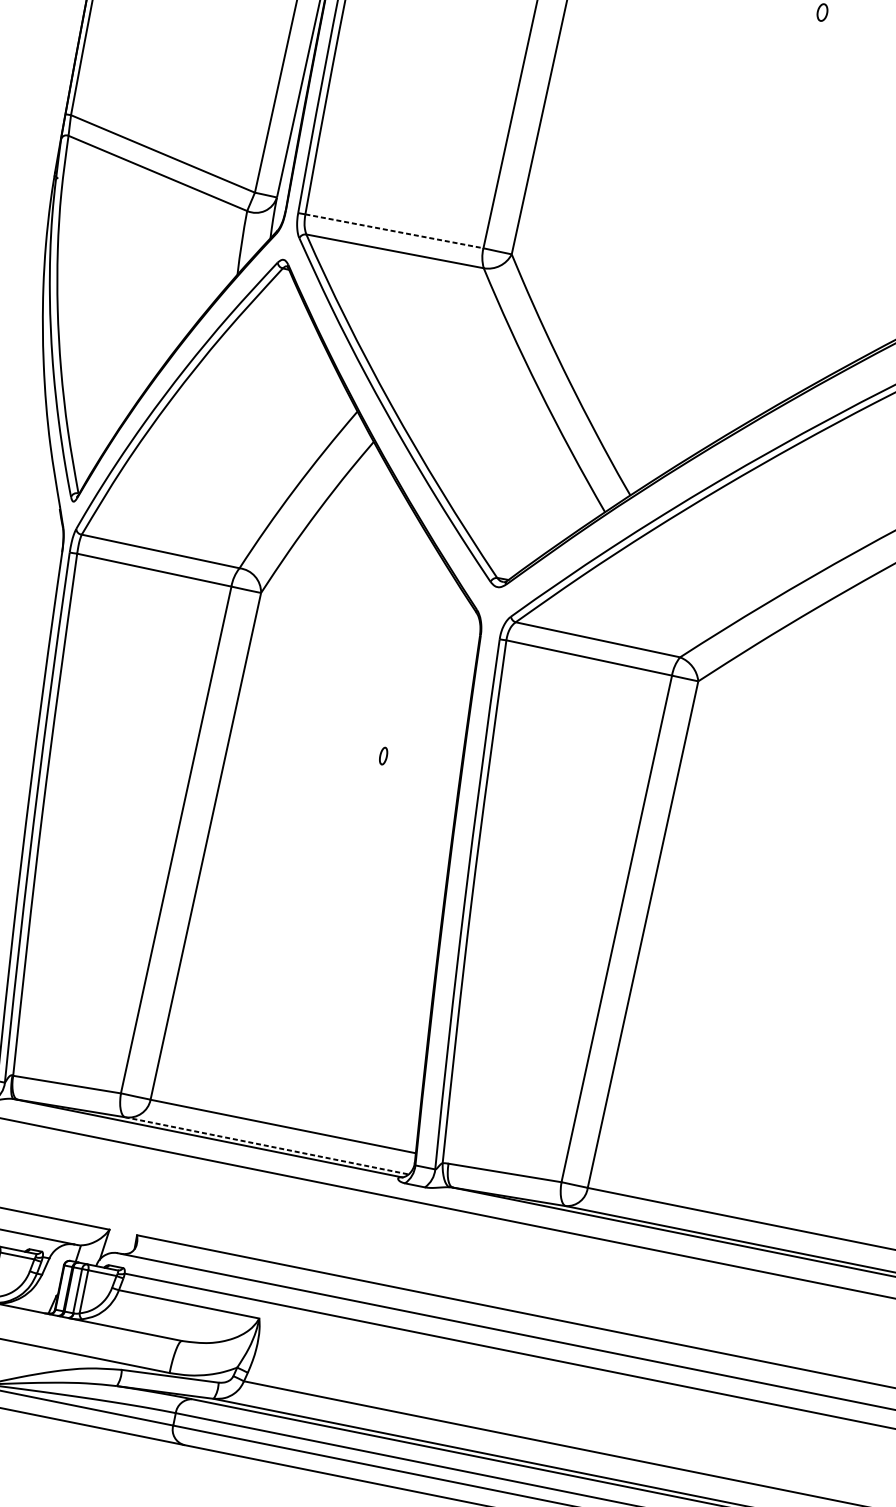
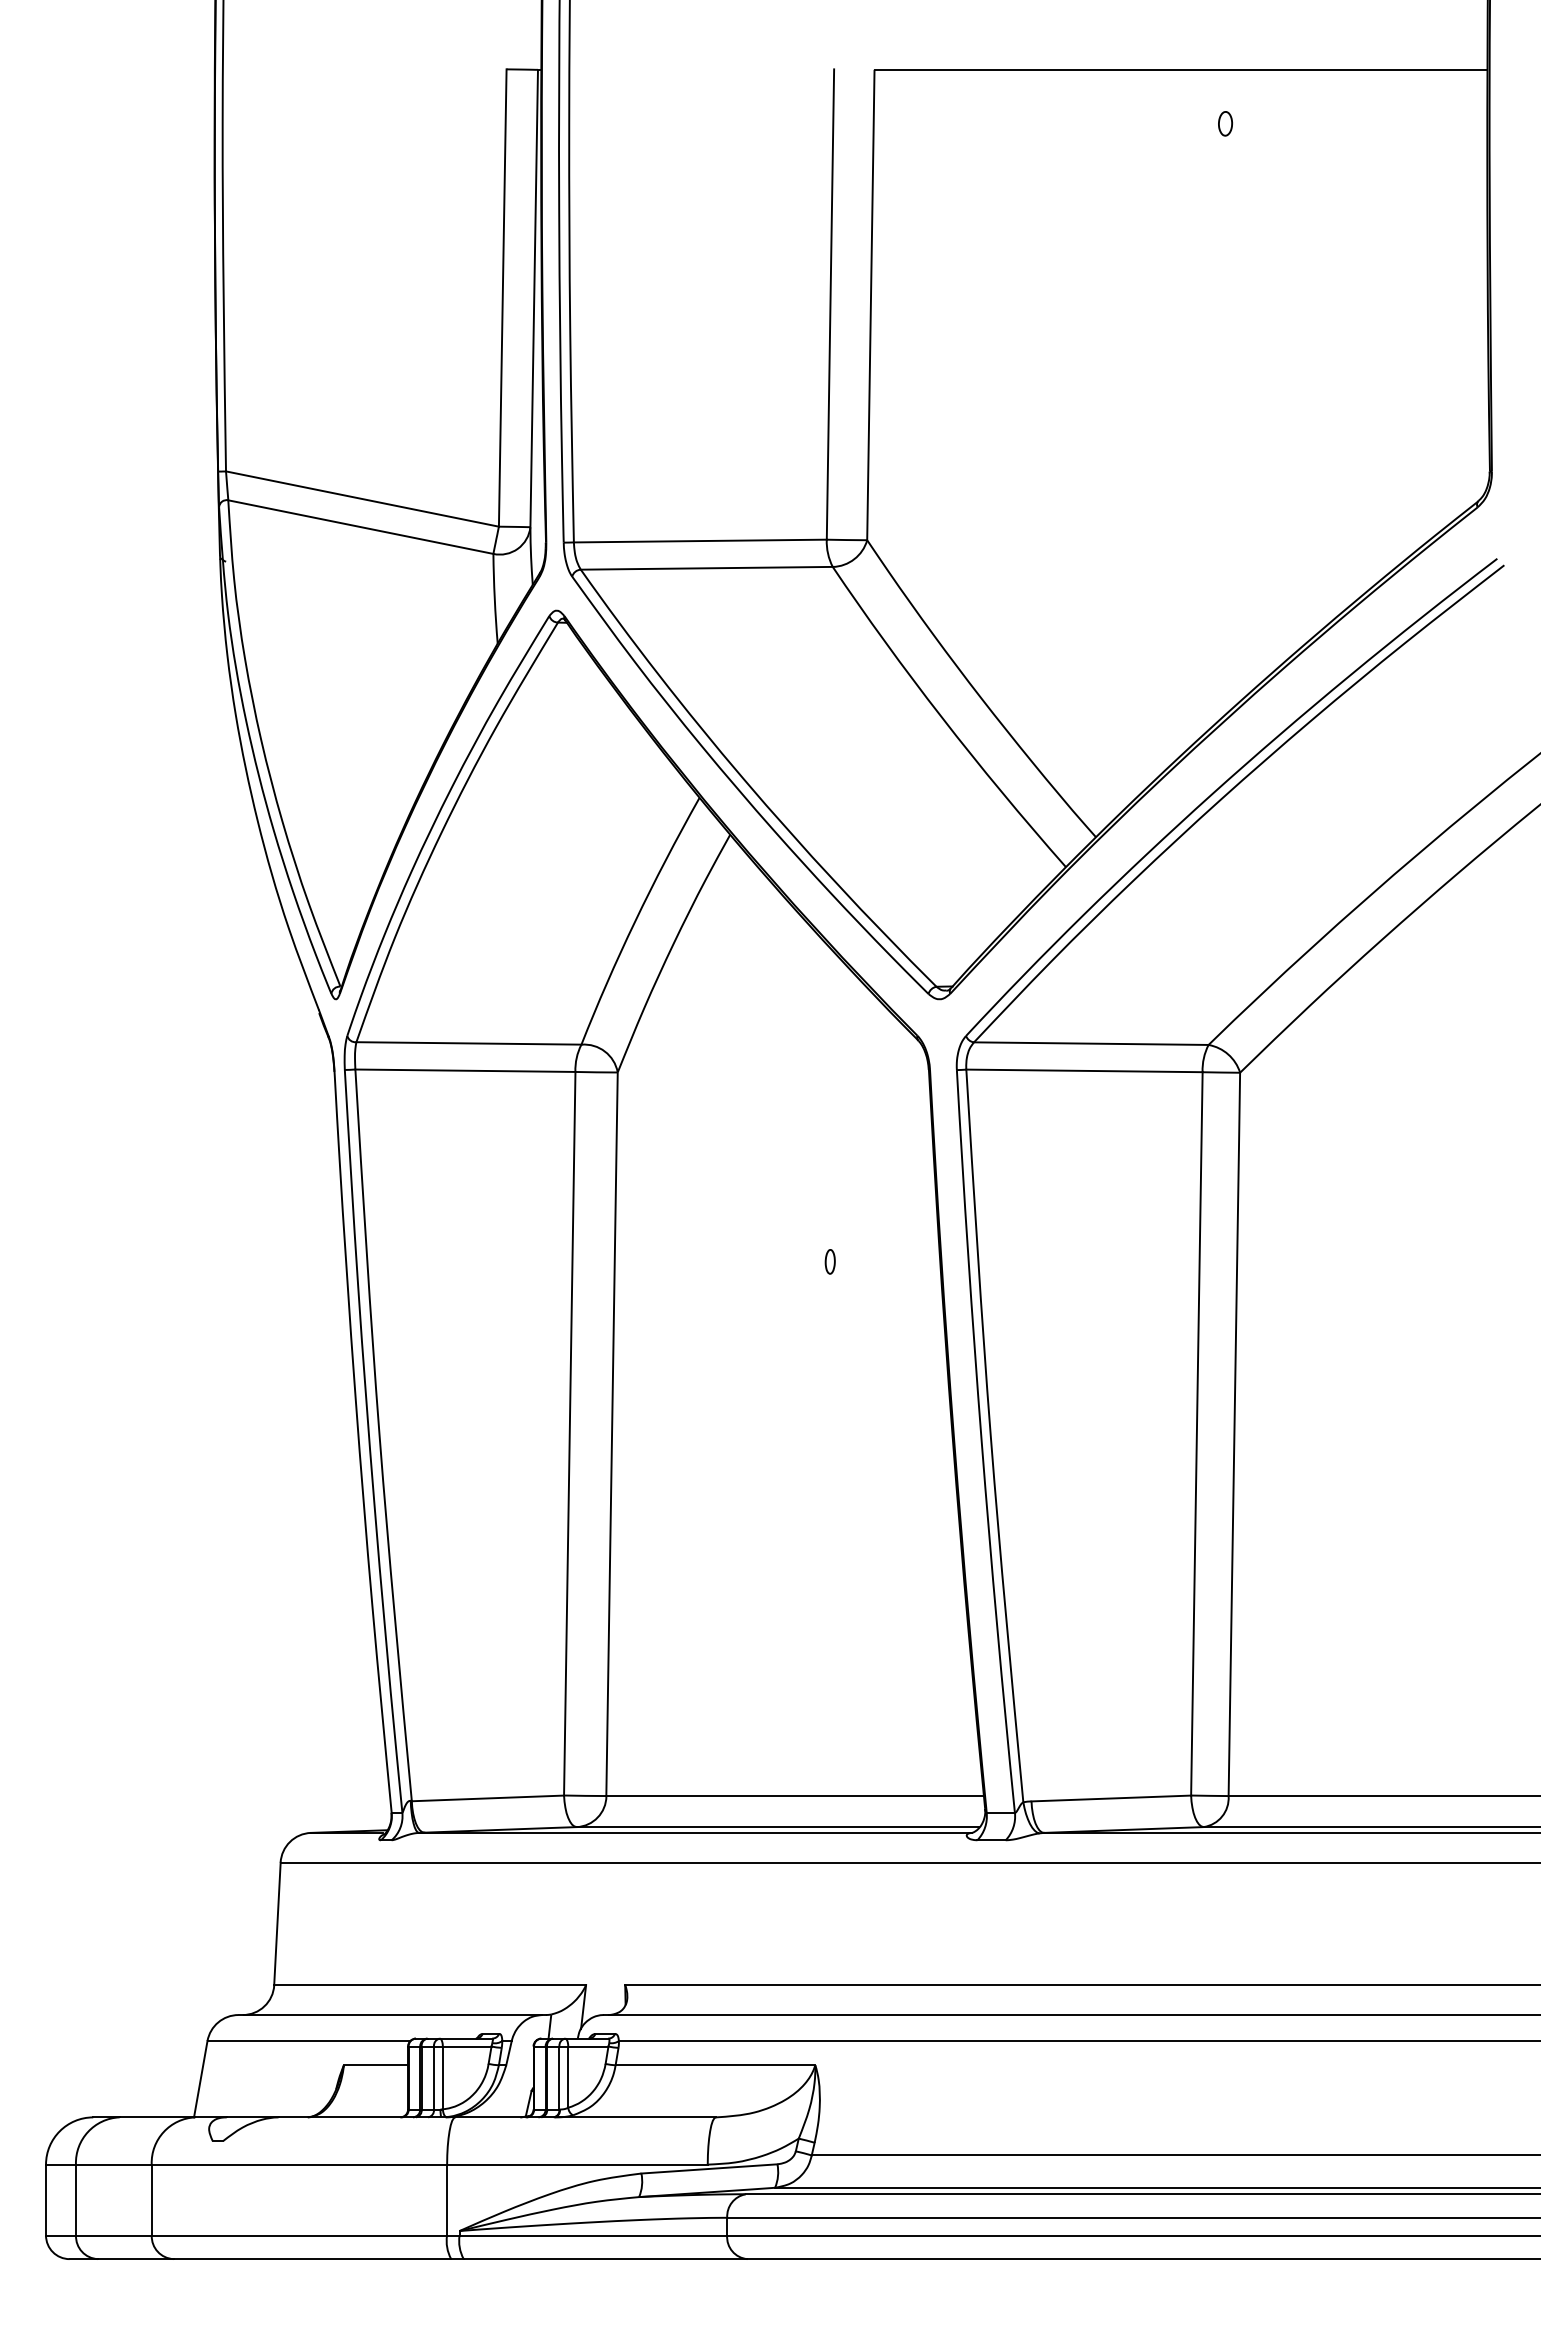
line: (394, 231) -> (700, 541), dashed -> solid
line: (266, 1146) -> (777, 1827), dashed -> solid

